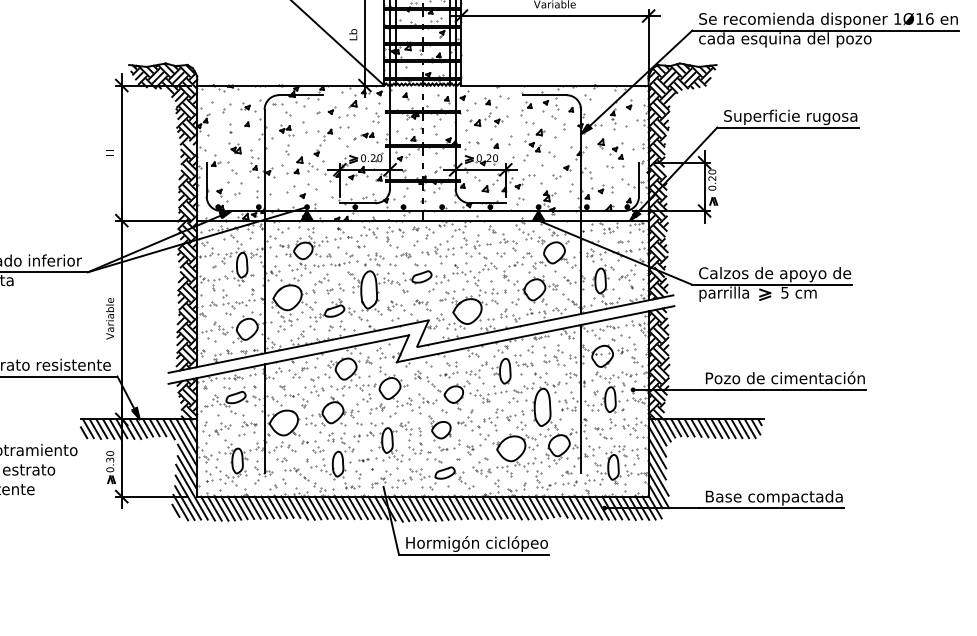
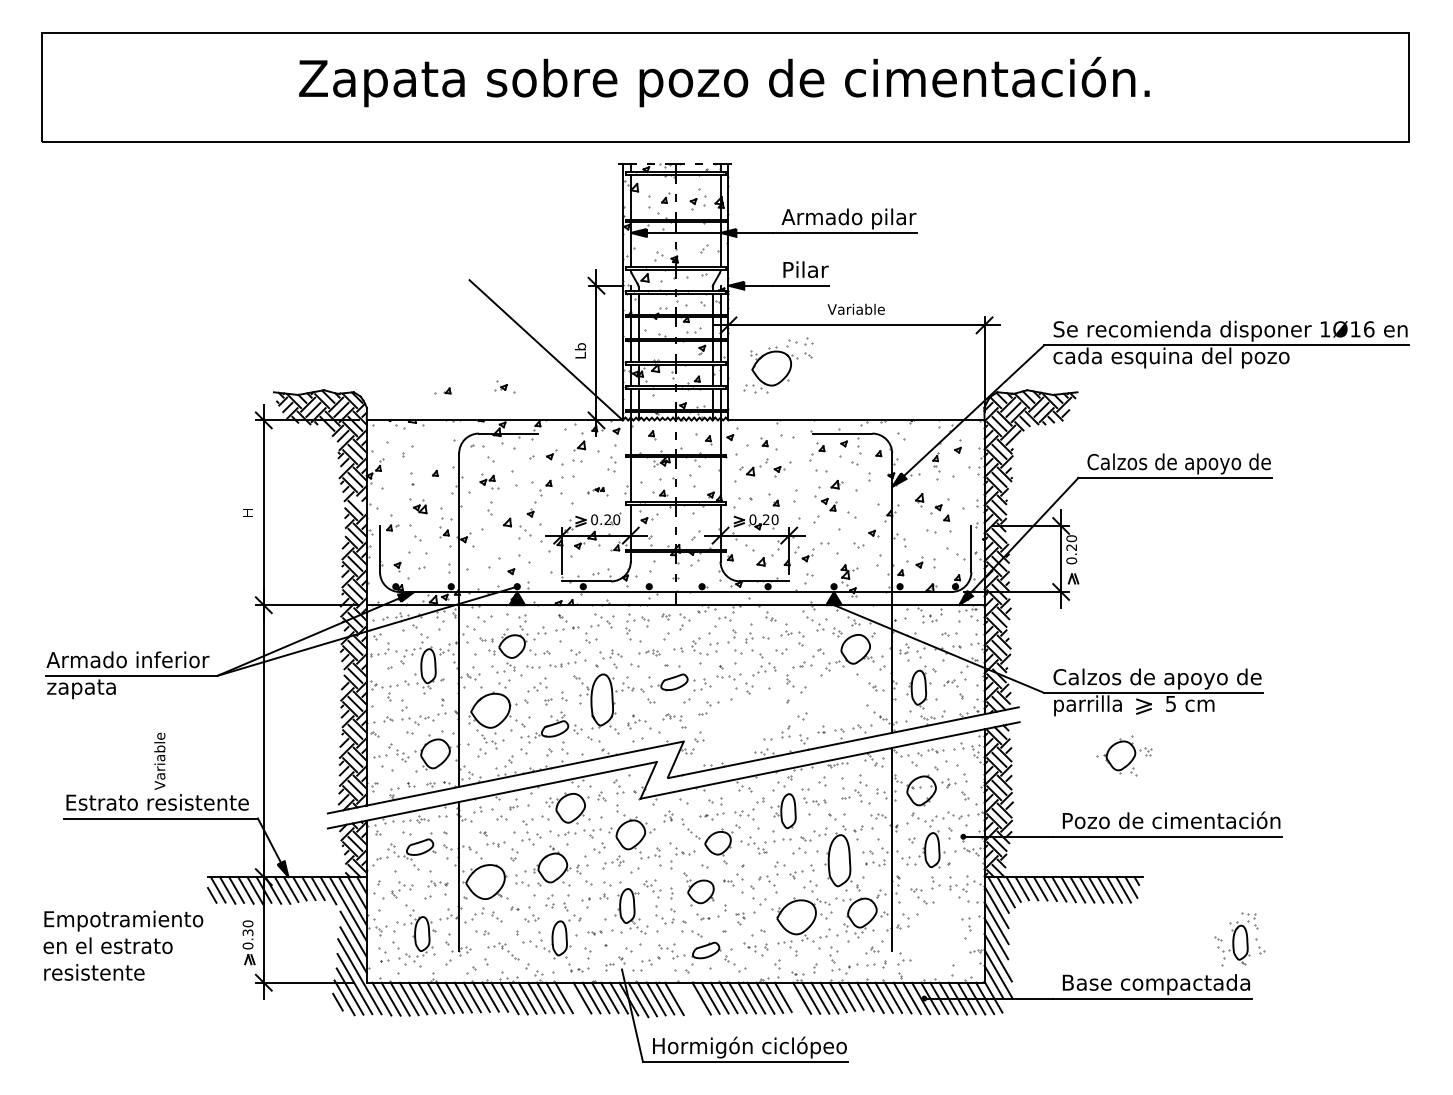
part: (248, 106) -> (504, 386), moved
text: (790, 117) -> (1178, 463), Superficie rugosa -> Calzos de apoyo de
part: (365, 137) -> (597, 491), size x0.6
part: (292, 171) -> (442, 390), moved
part: (537, 289) -> (1124, 755), moved
part: (472, 309) -> (778, 365), moved
text: (109, 318) -> (159, 760), moved
part: (612, 465) -> (1239, 939), moved
line: (348, 507) -> (573, 997), removed
line: (508, 507) -> (792, 997), removed
line: (428, 508) -> (683, 999), removed
line: (435, 508) -> (692, 998), removed

